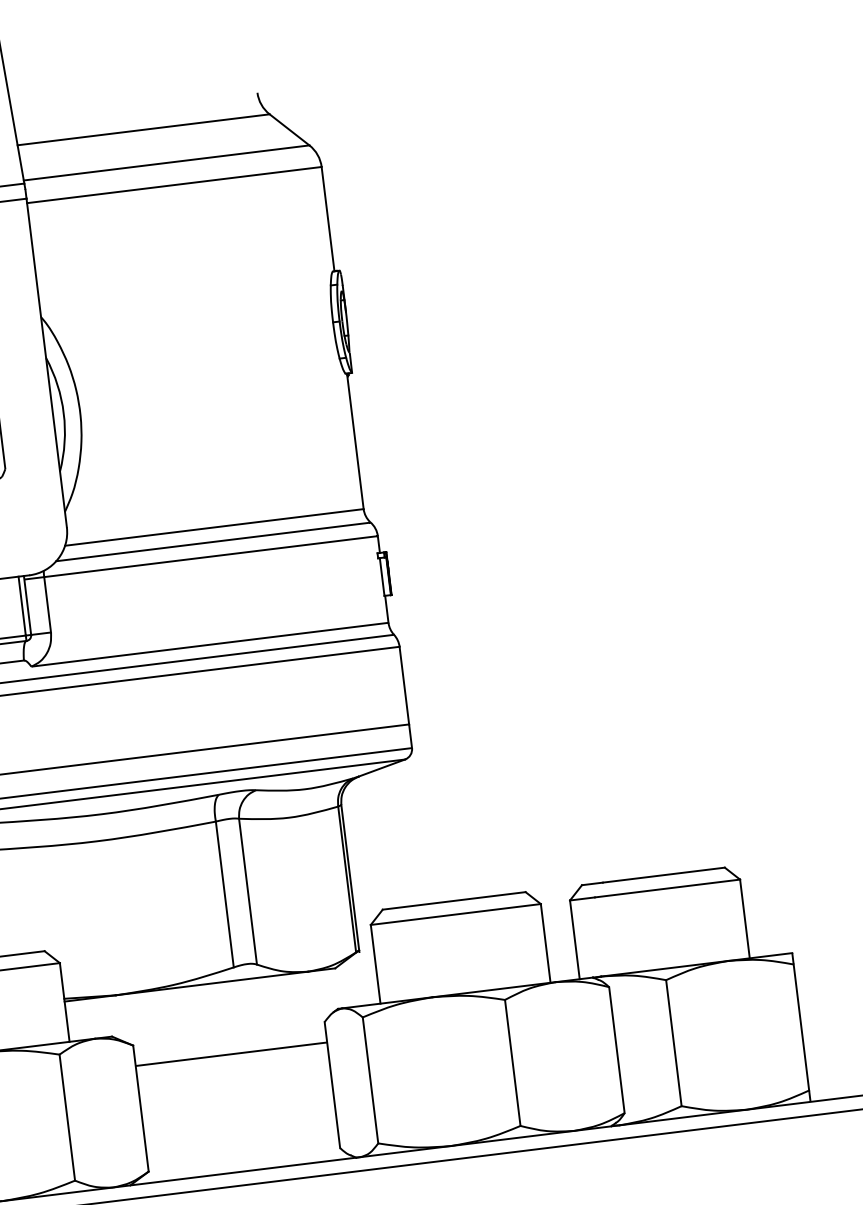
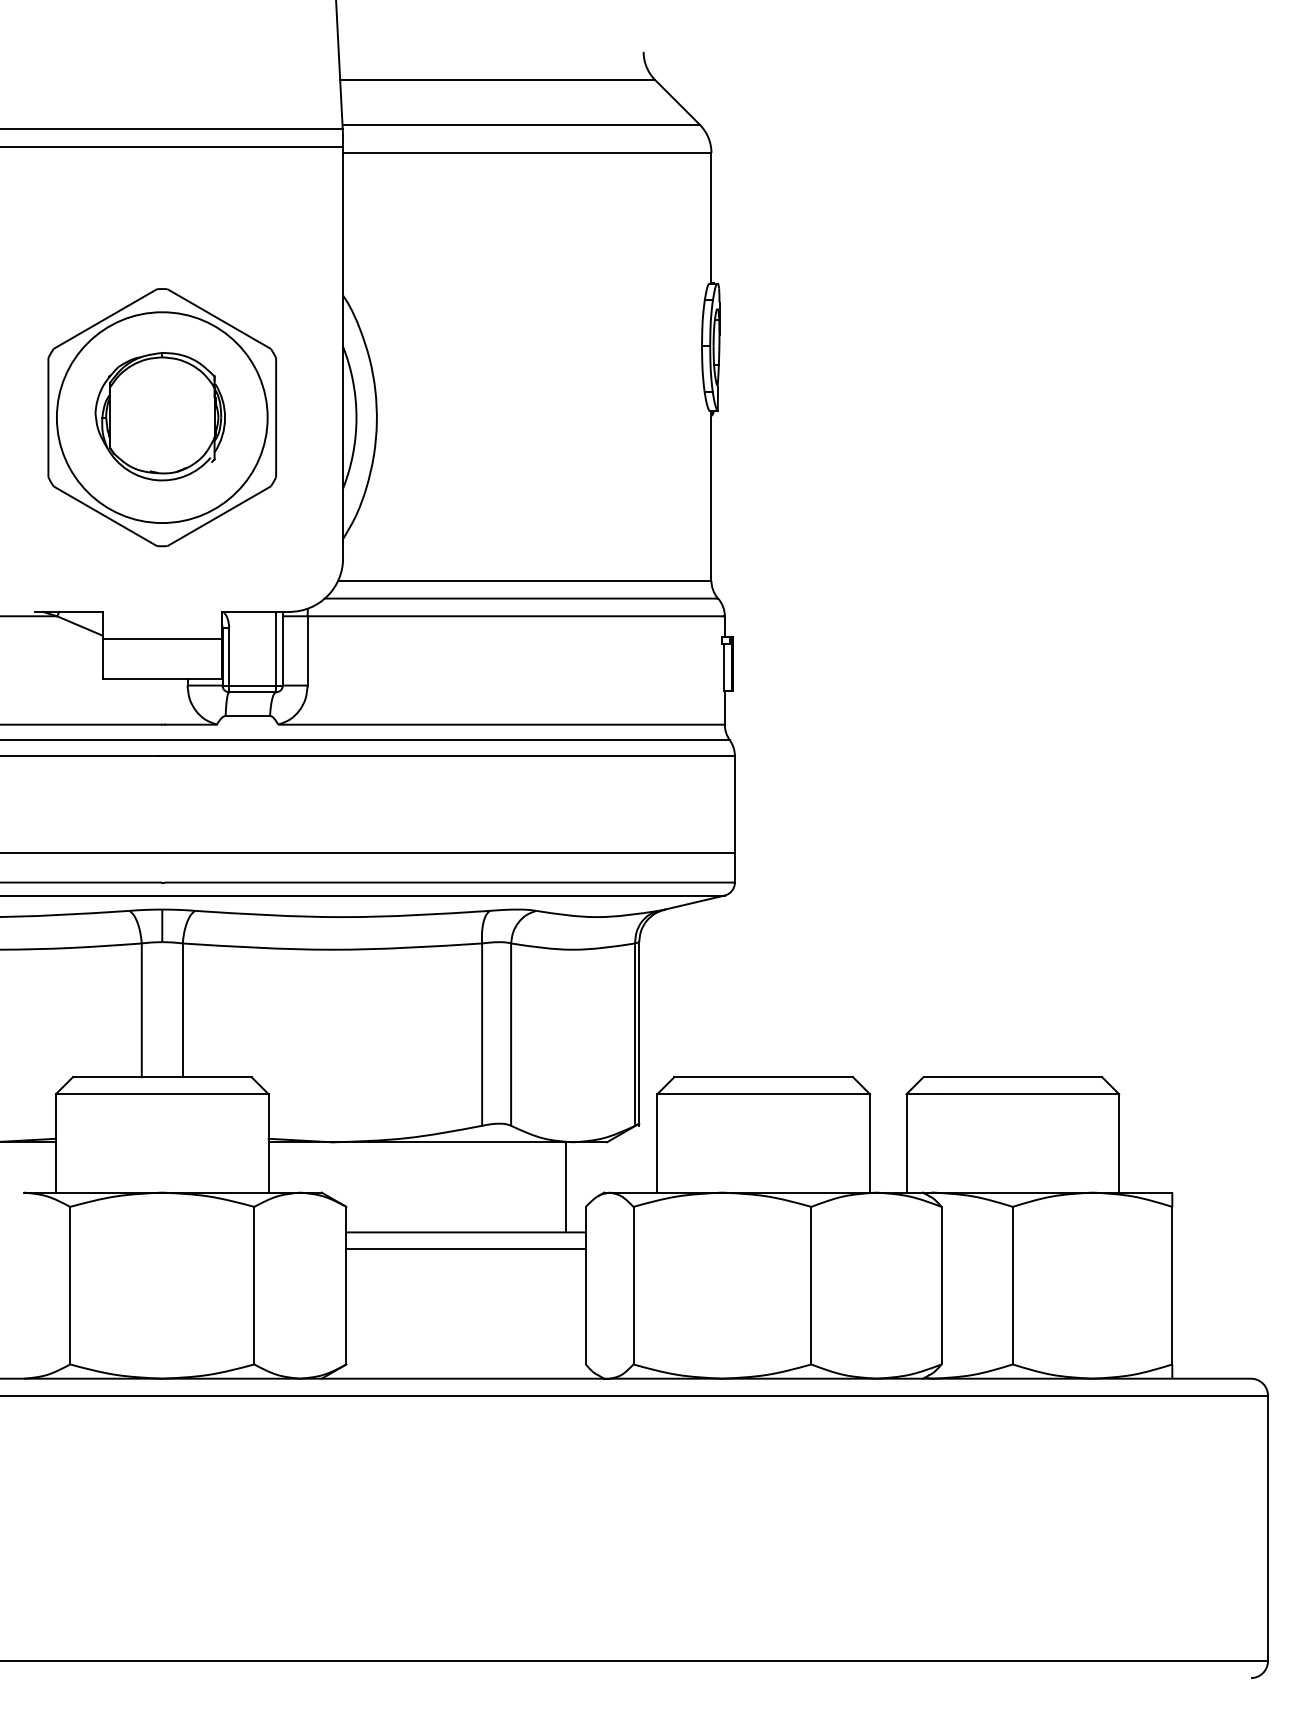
line: (307, 1008) -> (566, 1187), added
line: (232, 1067) -> (465, 1249), added

